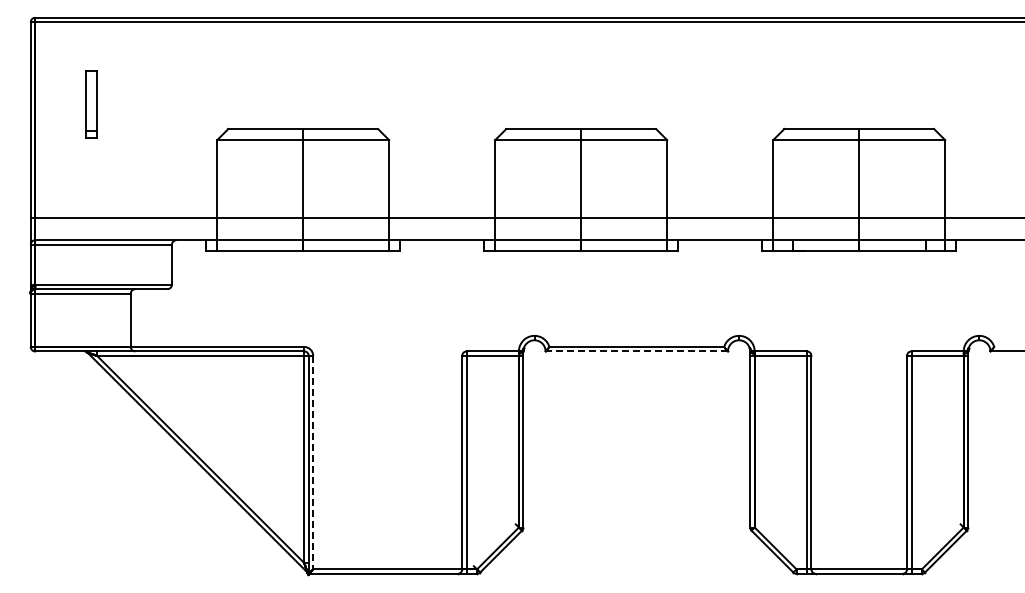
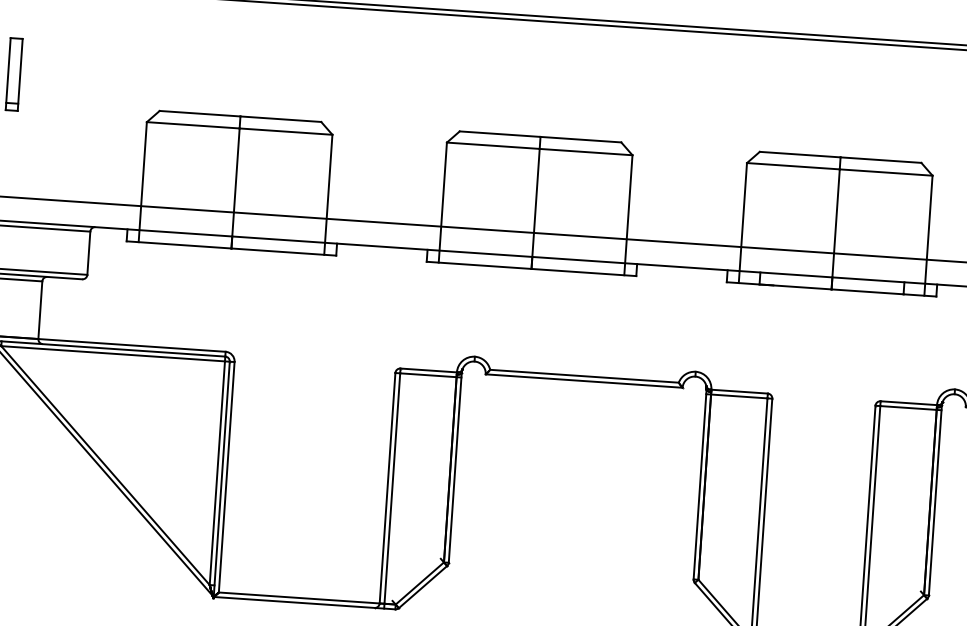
line: (636, 351) -> (583, 381), dashed -> solid
line: (313, 462) -> (227, 477), dashed -> solid

